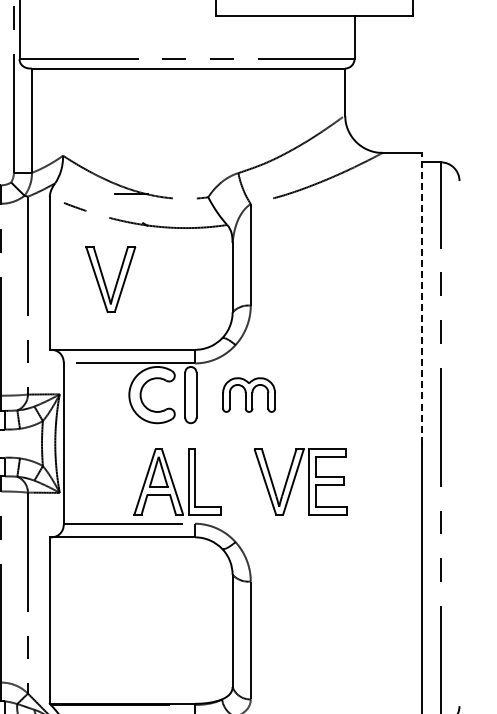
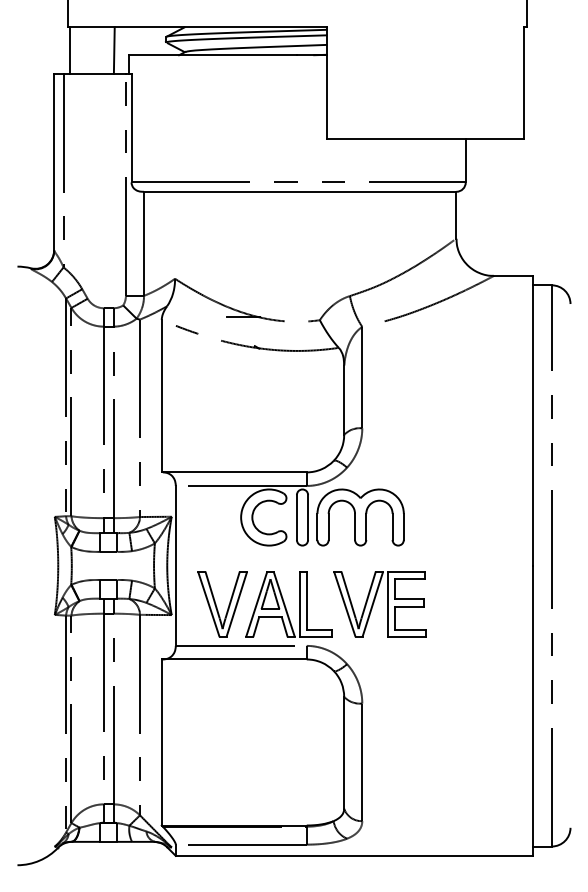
part: (110, 279) -> (222, 604), moved
line: (422, 297) -> (533, 420), dashed -> solid
part: (249, 395) -> (360, 517), size x1.67
part: (300, 482) -> (379, 604), moved

